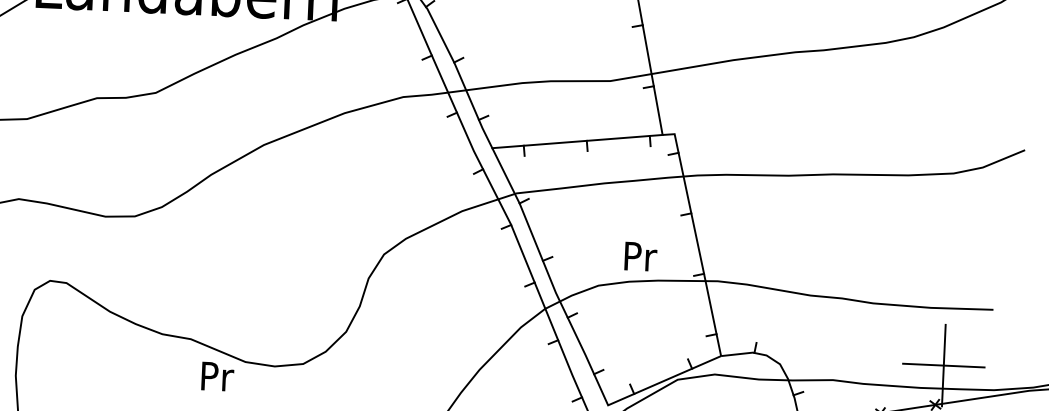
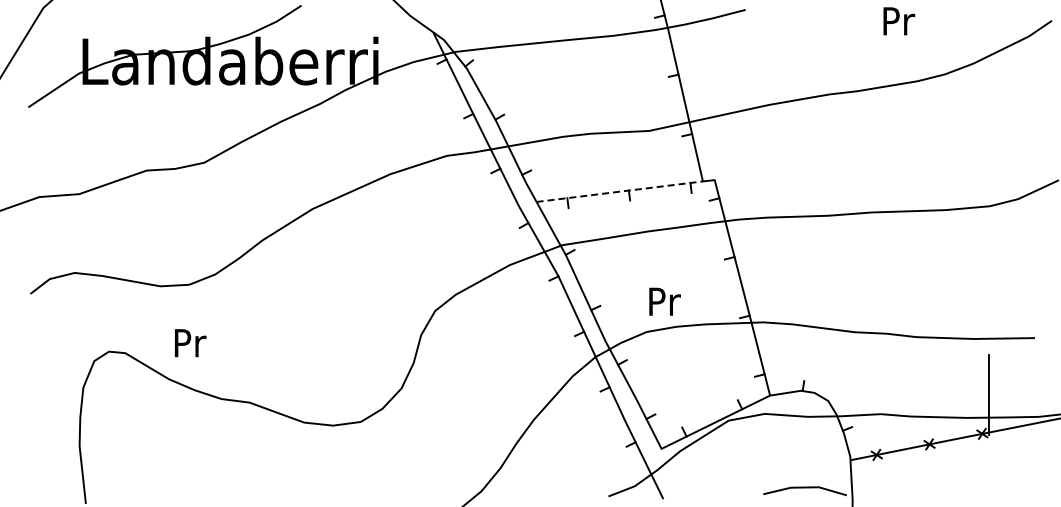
line: (577, 141) -> (619, 191), solid -> dashed
text: (640, 256) -> (664, 301), moved
line: (943, 365) -> (988, 394), removed
text: (217, 377) -> (190, 343), moved

